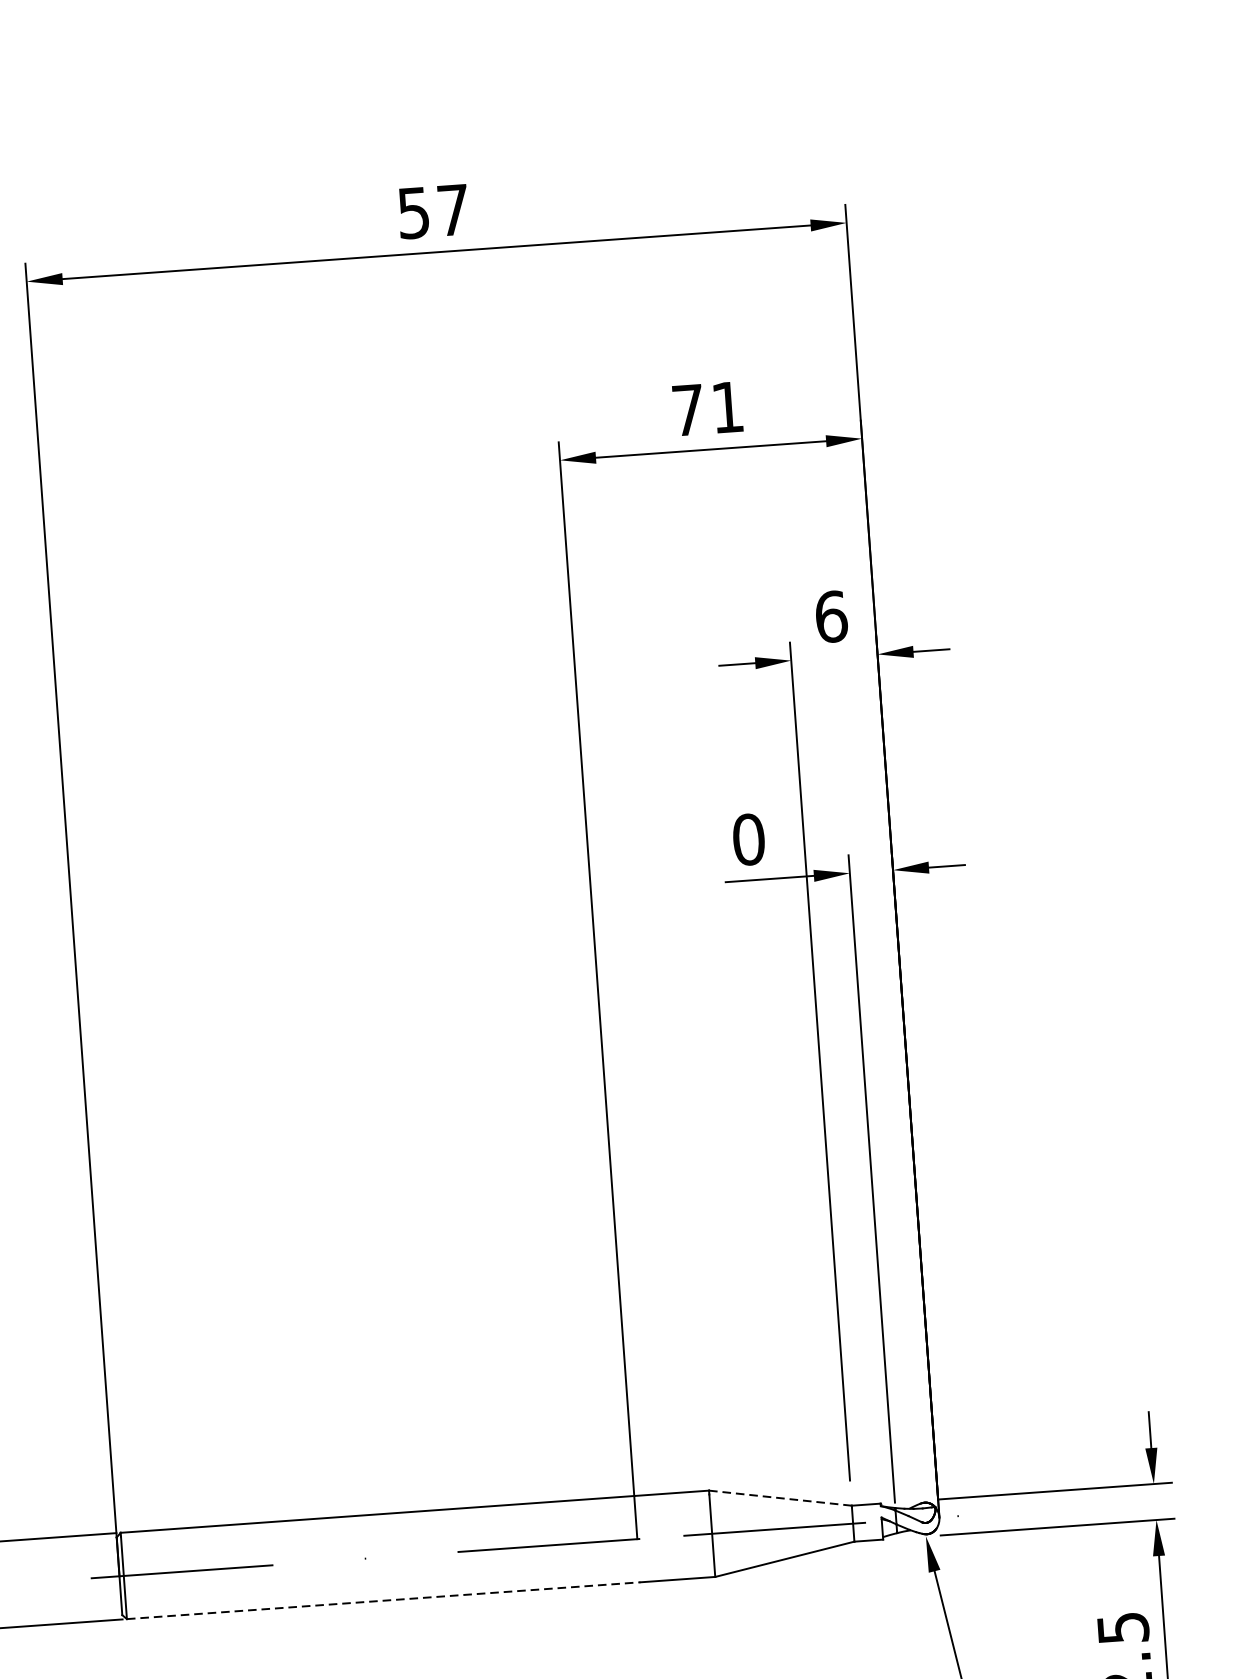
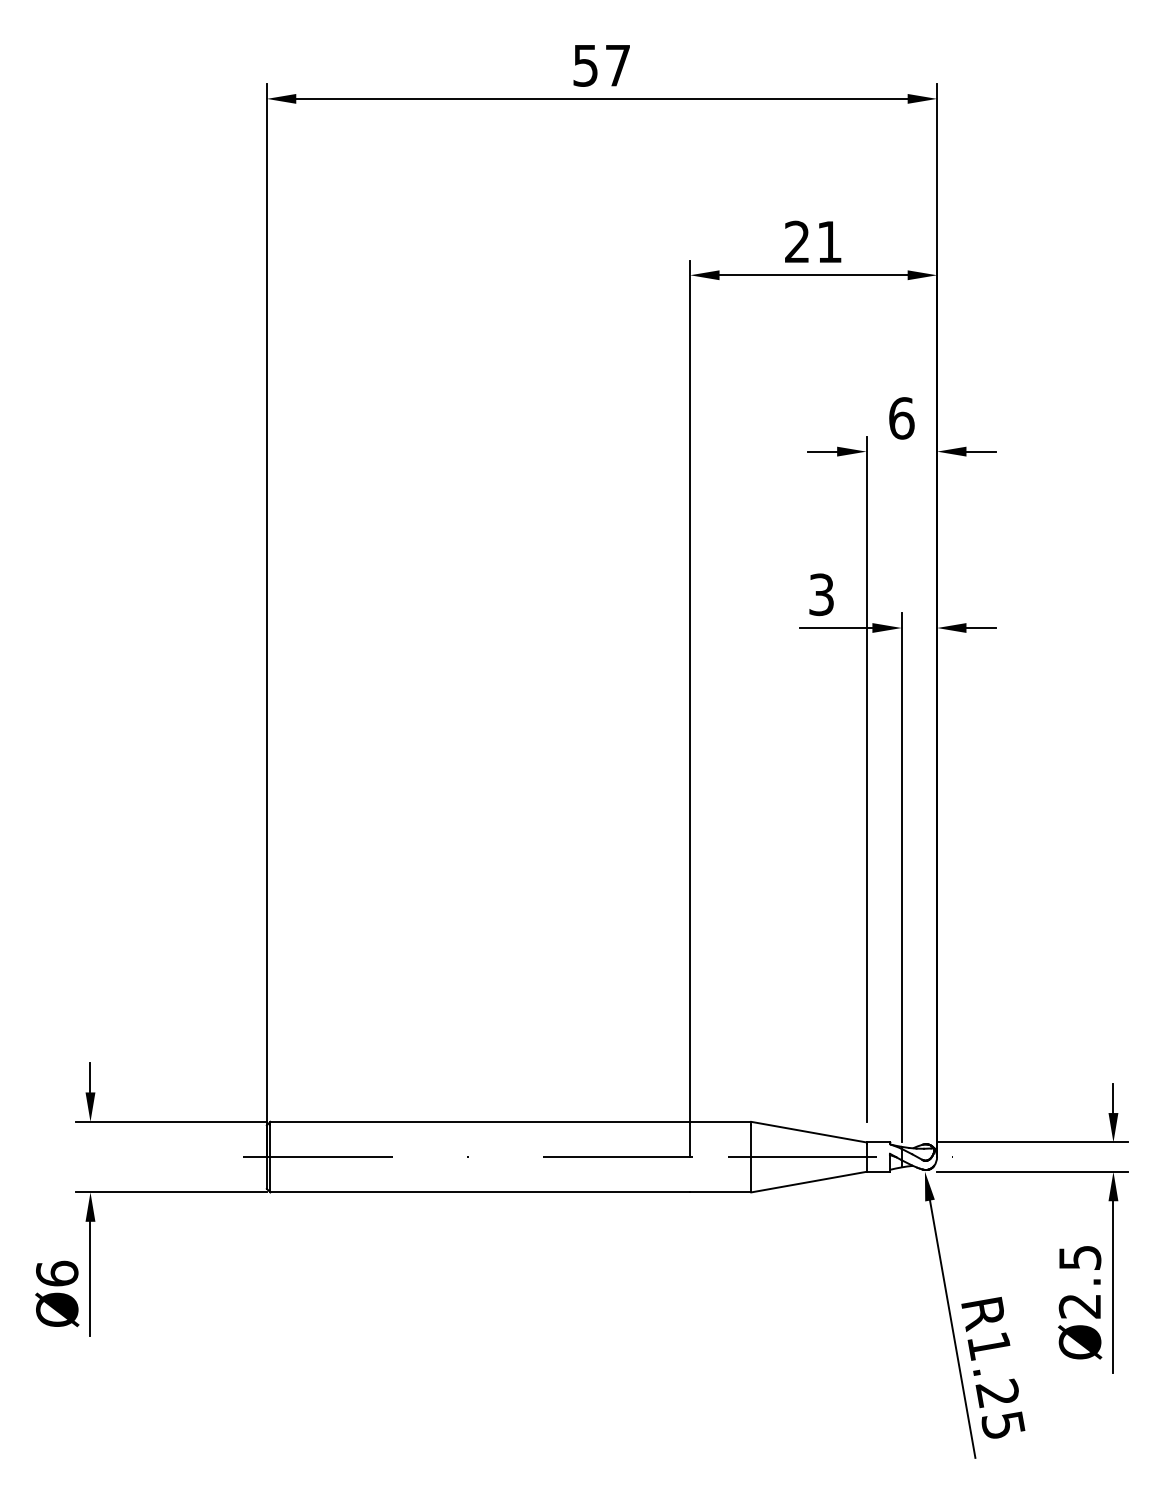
text: (688, 409) -> (797, 241), 71 -> 21
text: (748, 839) -> (821, 594), 0 -> 3
line: (779, 1498) -> (808, 1132), dashed -> solid
line: (383, 1600) -> (480, 1192), dashed -> solid

